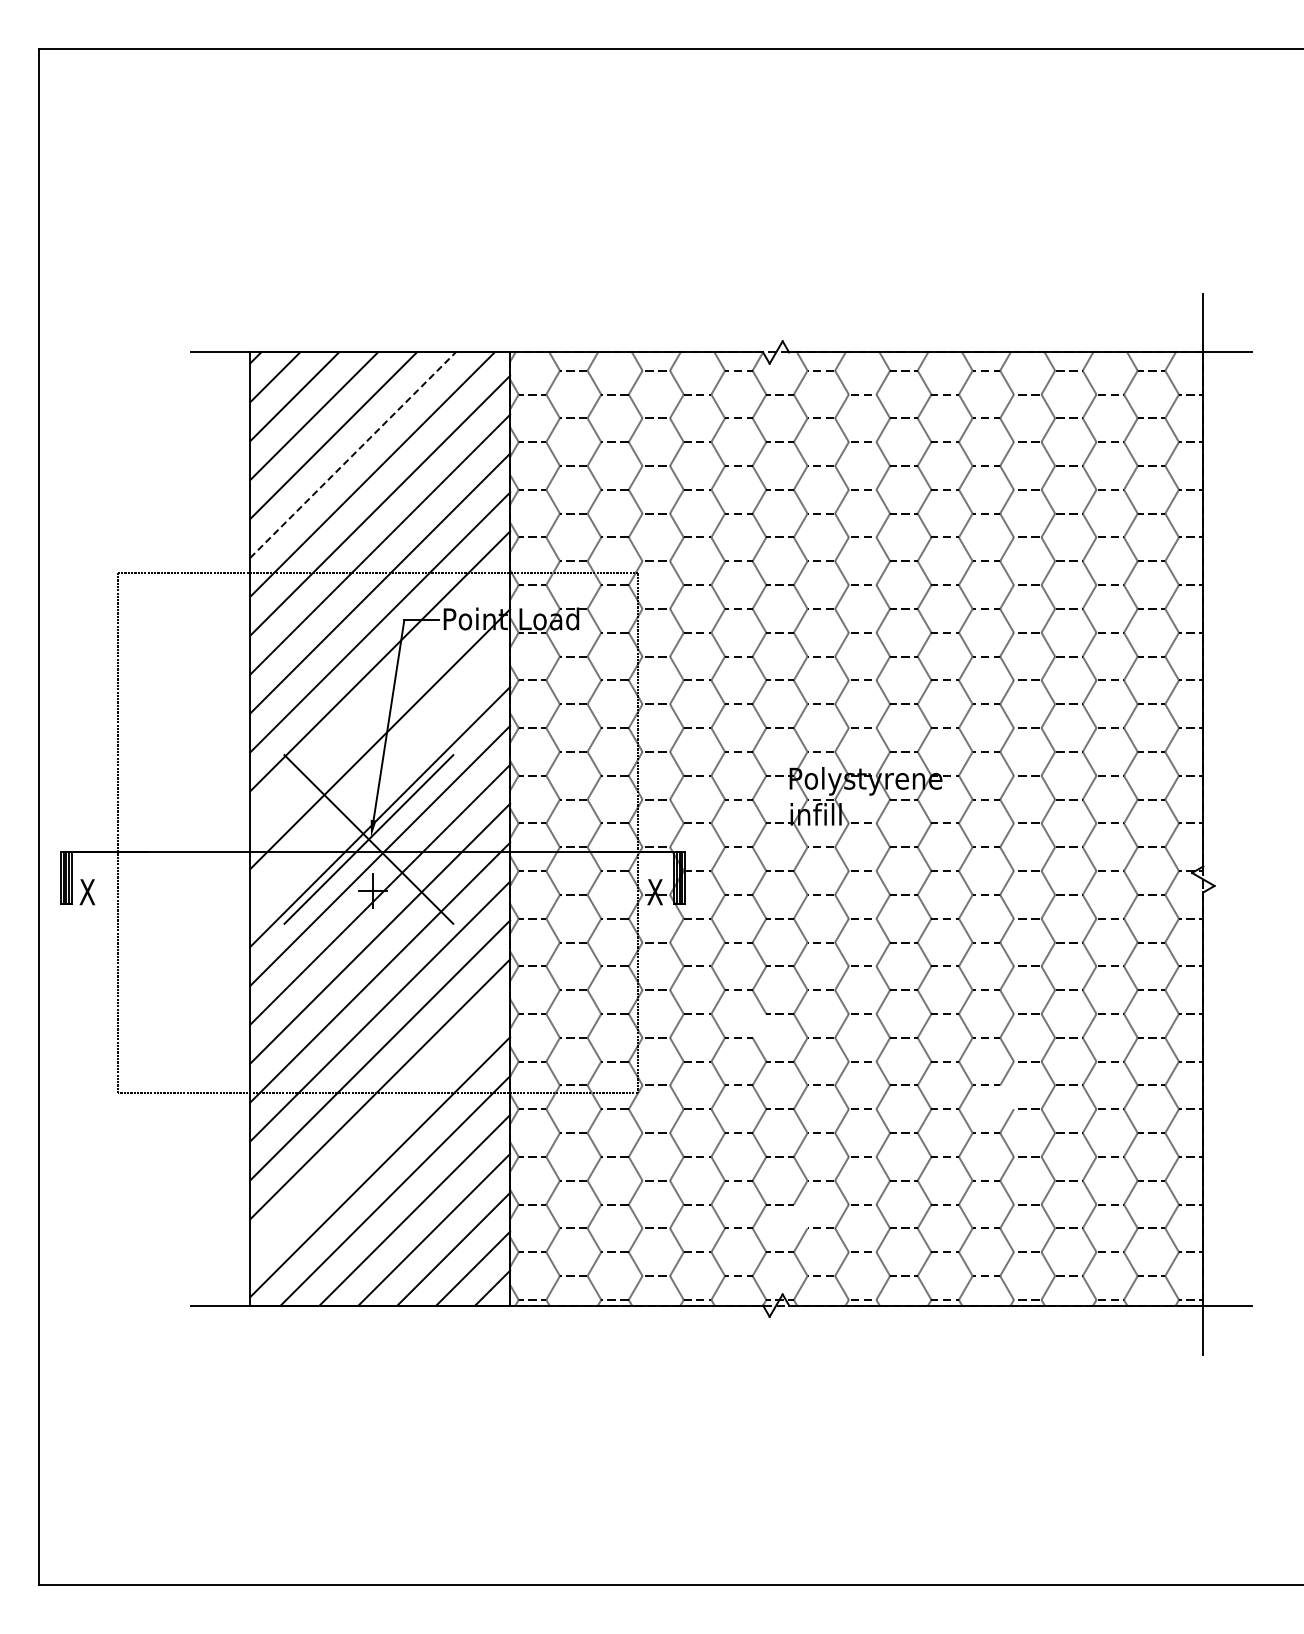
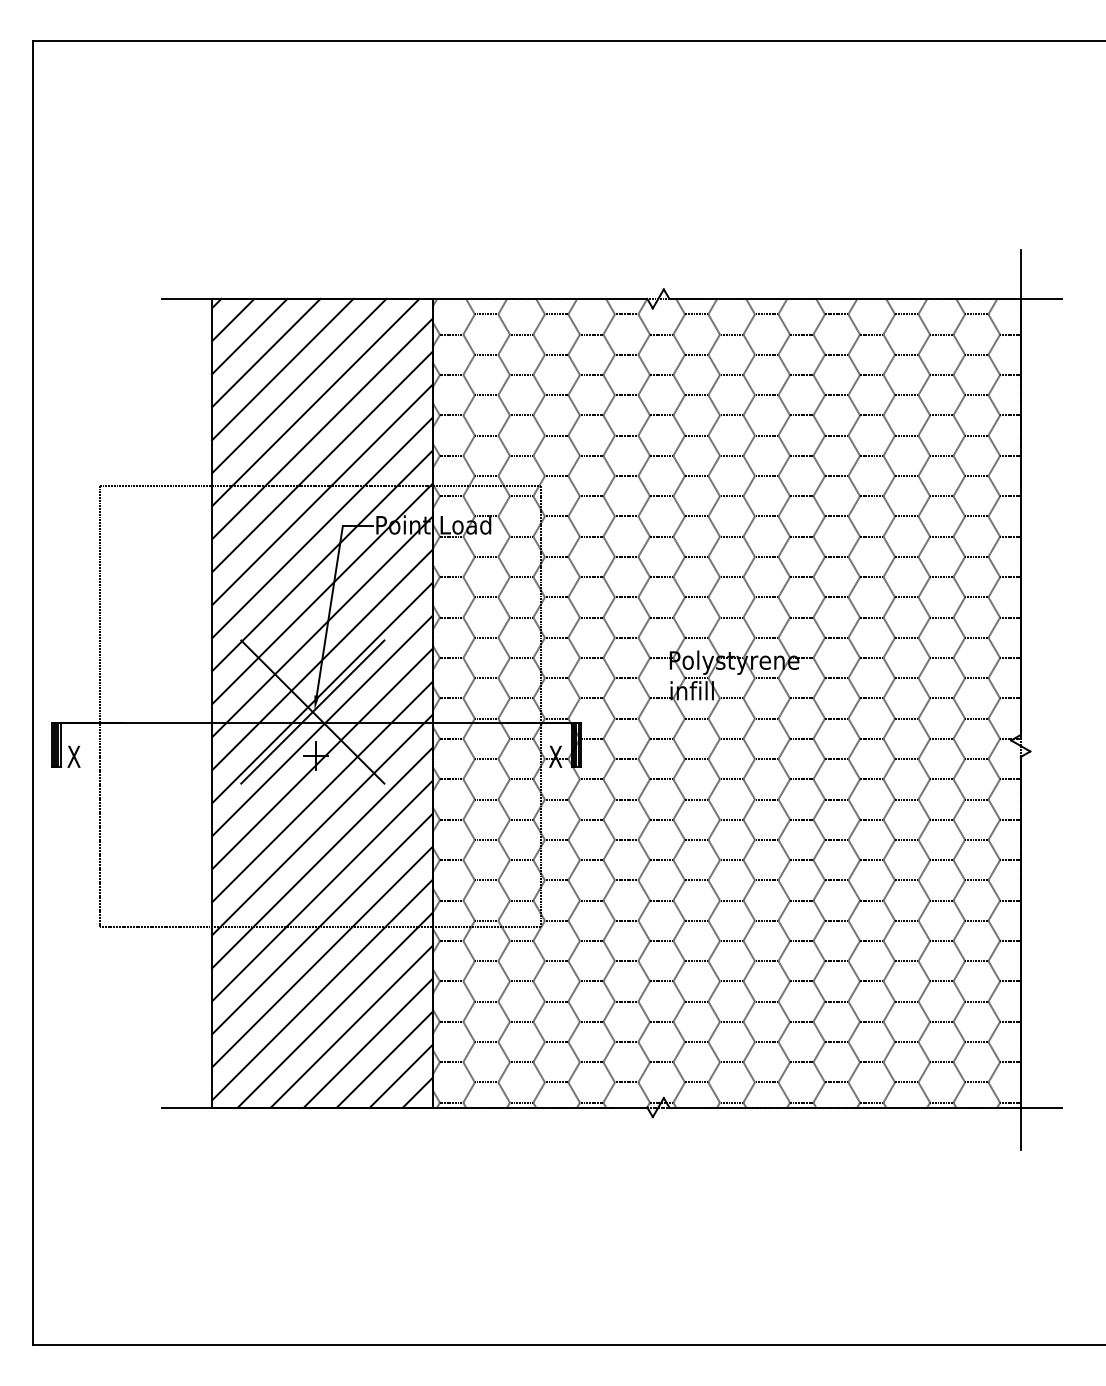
line: (353, 454) -> (299, 385), dashed -> solid
line: (380, 700) -> (322, 594), added
line: (380, 778) -> (322, 660), added
line: (759, 1025) -> (644, 869), added
line: (1006, 1097) -> (853, 930), added
line: (380, 1128) -> (322, 957), added
line: (800, 1216) -> (678, 1031), added

